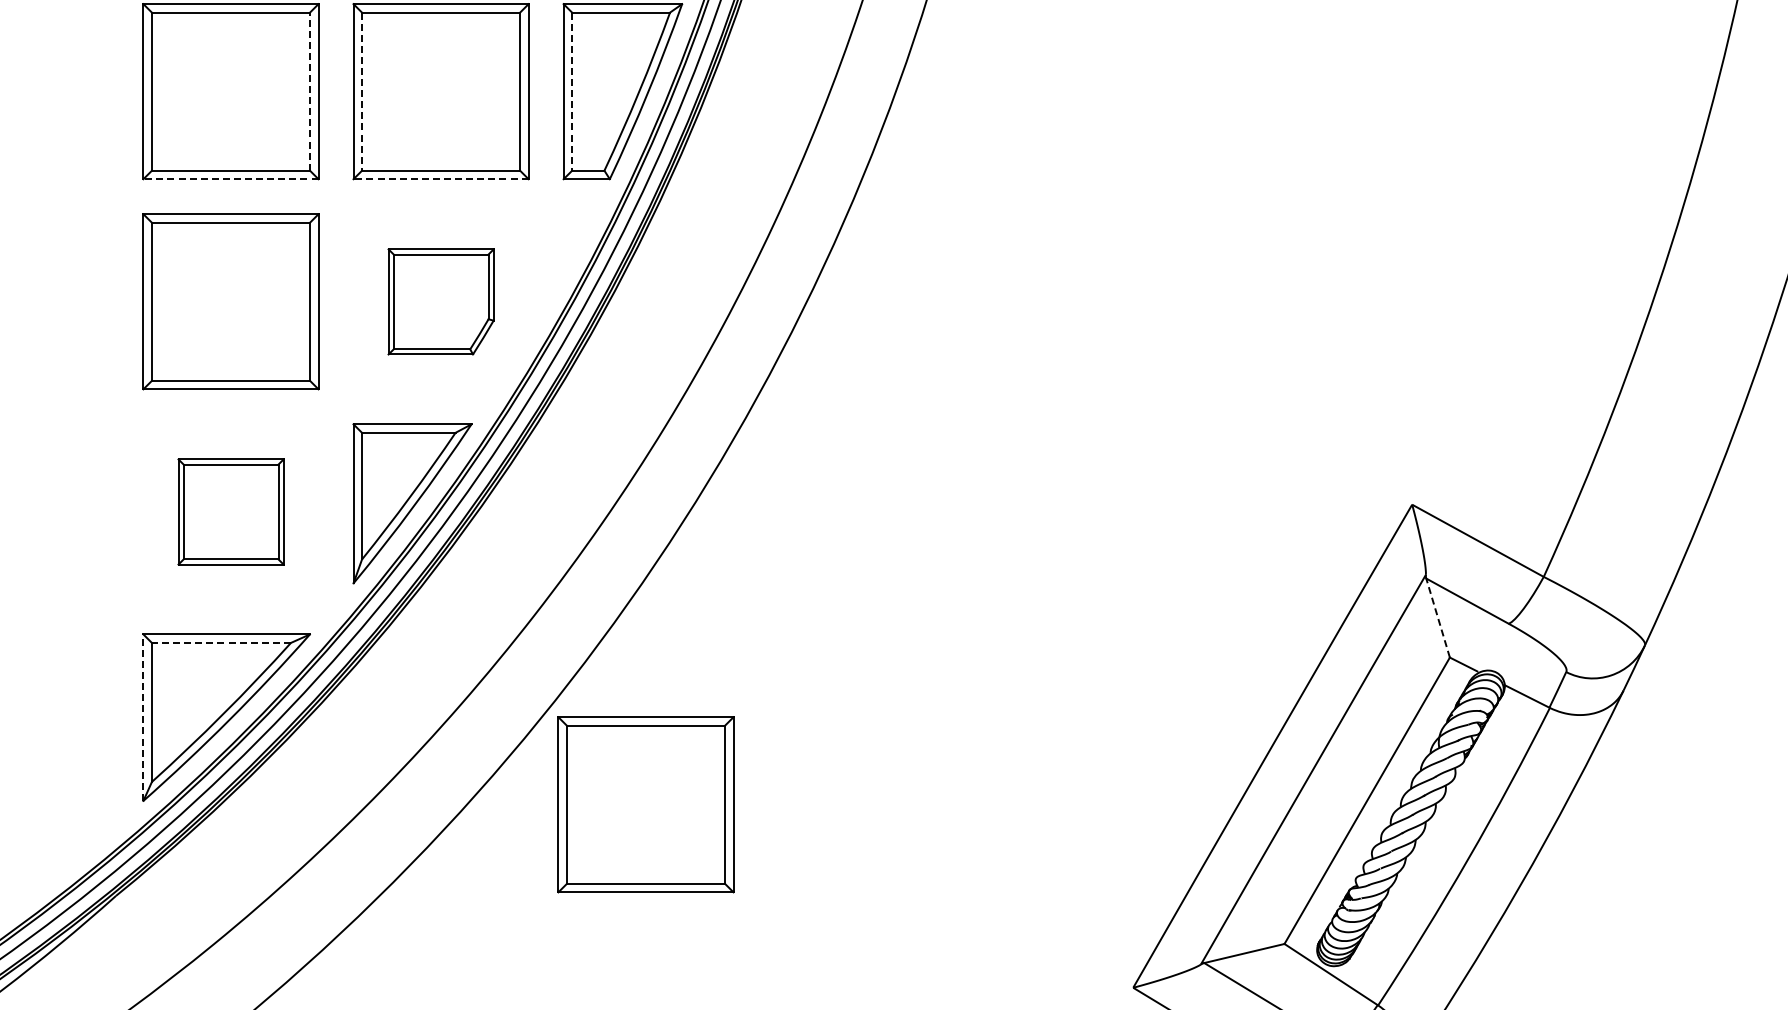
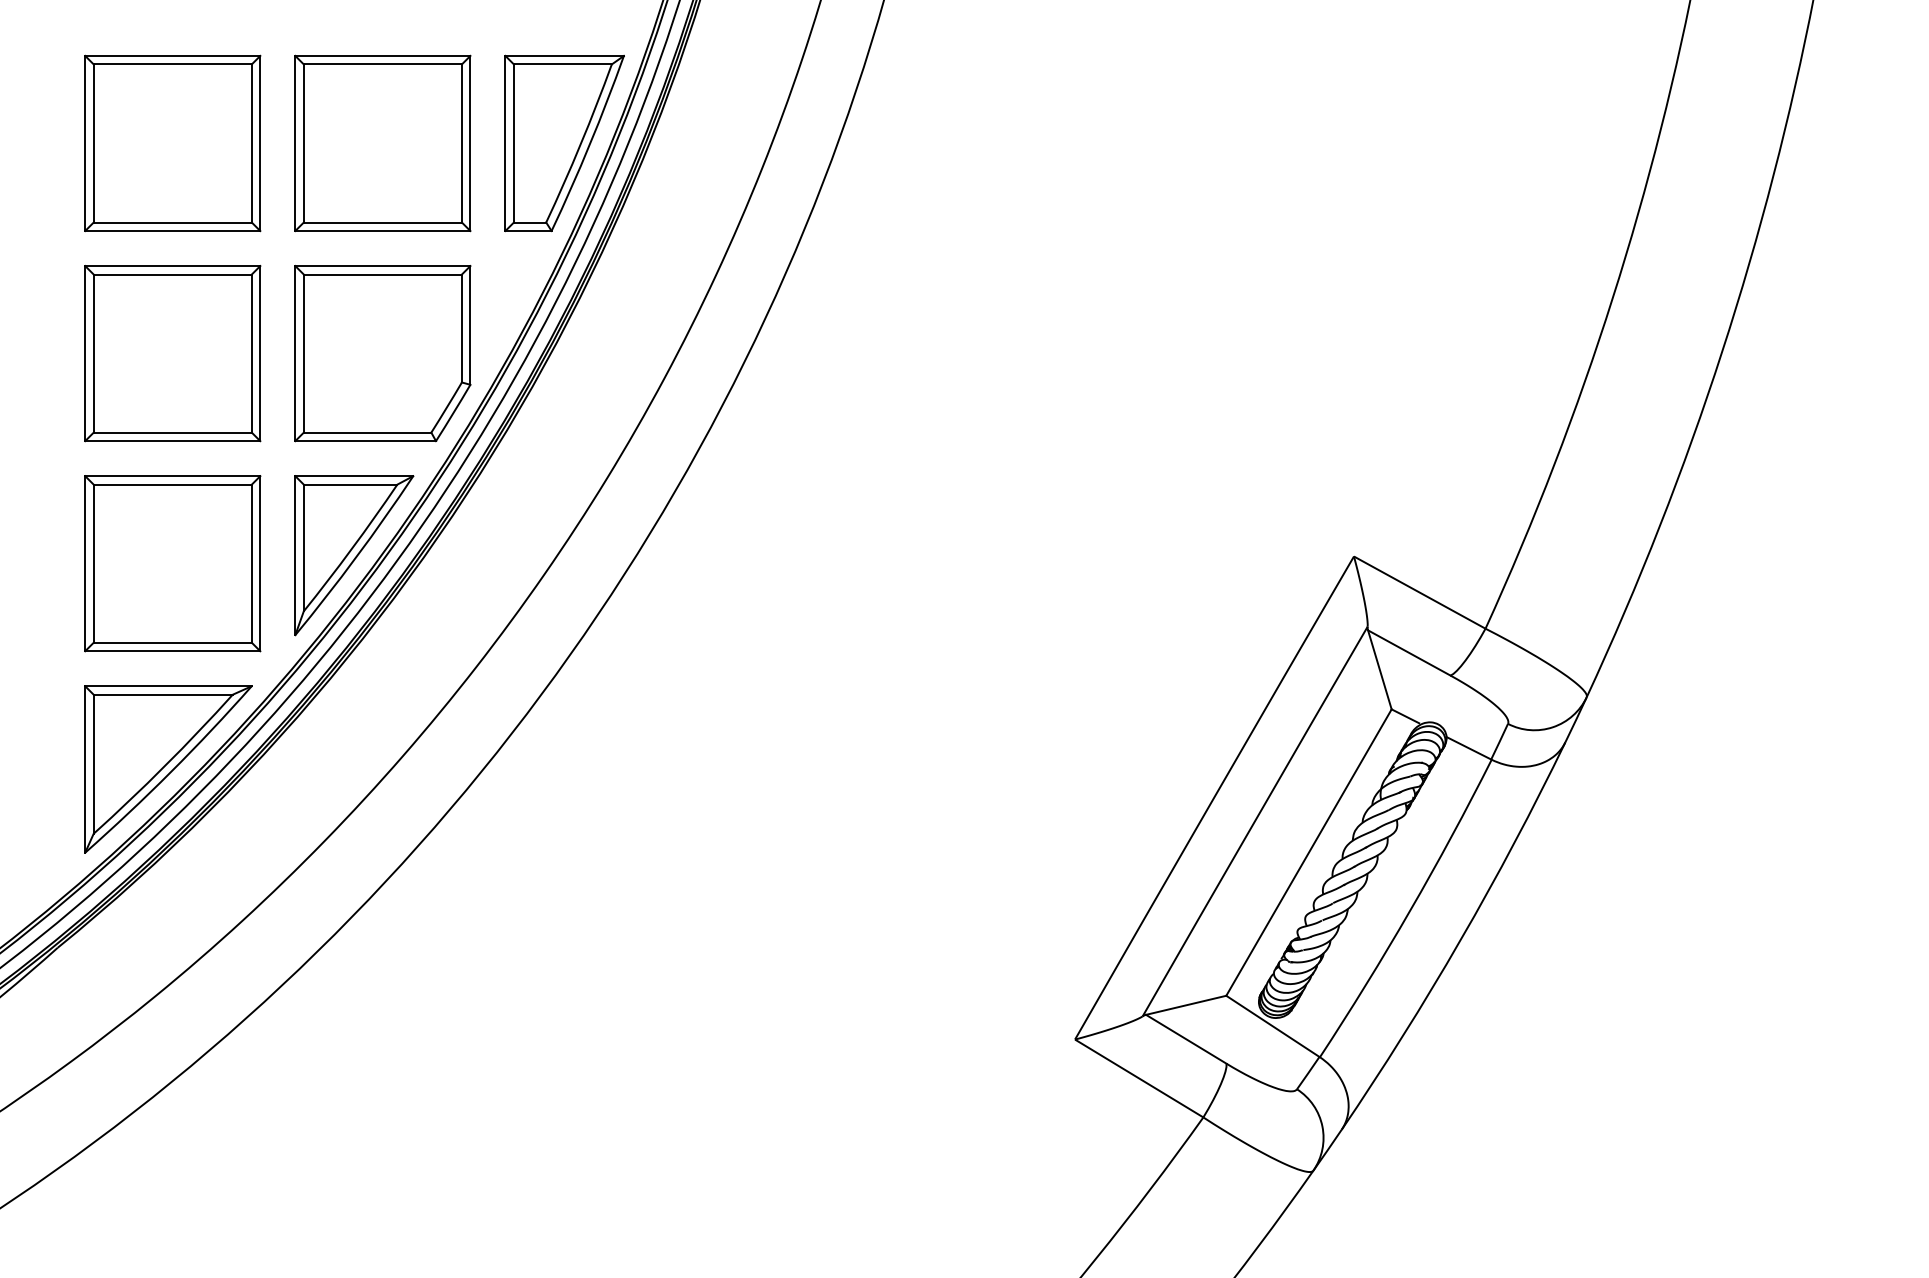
line: (309, 90) -> (251, 142), dashed -> solid
line: (361, 91) -> (303, 143), dashed -> solid
line: (571, 91) -> (513, 143), dashed -> solid
line: (230, 179) -> (172, 231), dashed -> solid
line: (440, 179) -> (382, 231), dashed -> solid
part: (440, 301) -> (382, 353), size x1.67
part: (230, 511) -> (172, 563), size x1.67
line: (1437, 617) -> (1379, 669), dashed -> solid
line: (221, 642) -> (163, 694), dashed -> solid
line: (143, 717) -> (85, 769), dashed -> solid
part: (645, 804) -> (587, 856), removed

